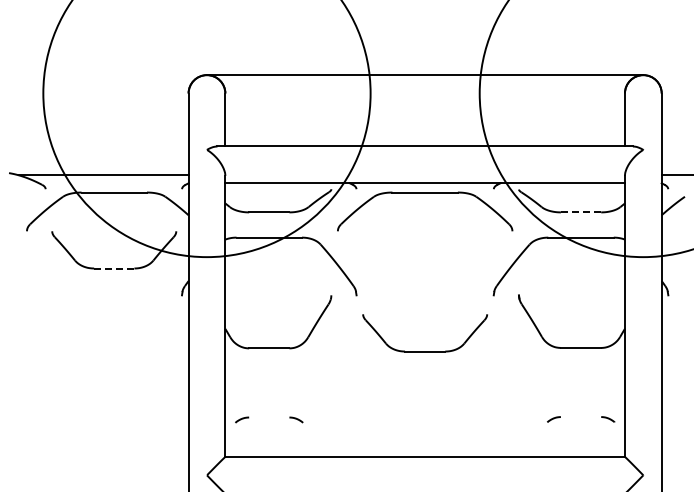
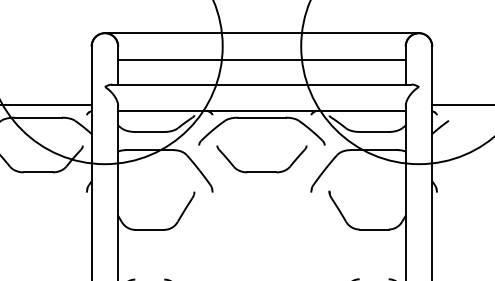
line: (424, 111) -> (261, 59), added
line: (580, 212) -> (373, 132), dashed -> solid
line: (113, 268) -> (37, 172), dashed -> solid
part: (424, 351) -> (261, 172), moved

